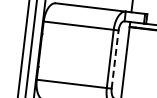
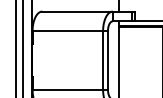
line: (114, 58) -> (107, 59), dashed -> solid

